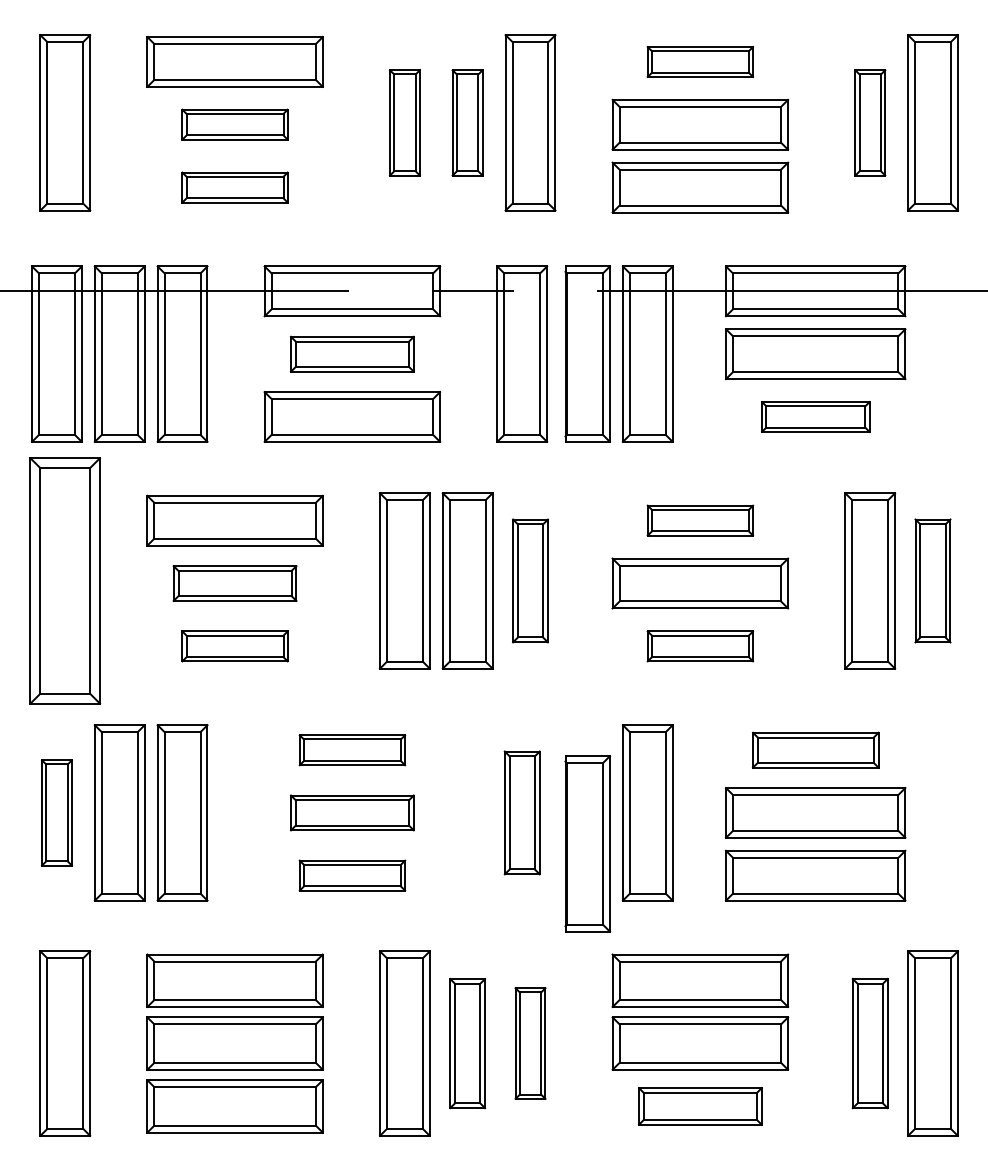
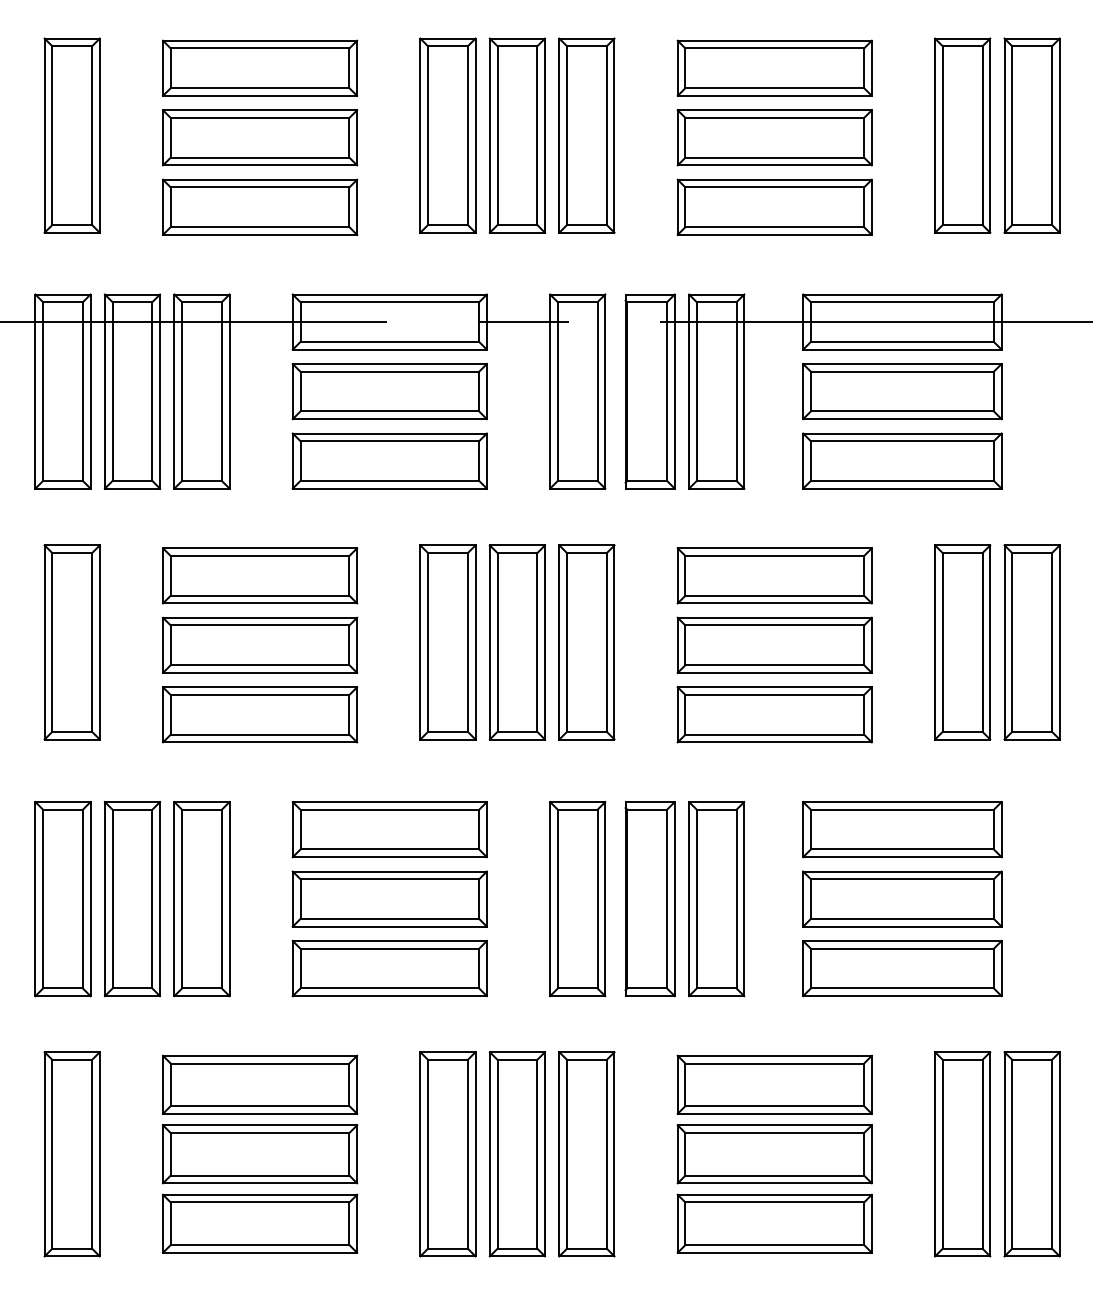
part: (700, 61) -> (774, 67), size x1.67
part: (404, 122) -> (447, 135), size x1.67
part: (467, 122) -> (517, 135), size x1.67
part: (870, 122) -> (963, 135), size x1.67
part: (234, 124) -> (259, 137), size x1.67
part: (234, 187) -> (259, 207), size x1.67
part: (352, 354) -> (389, 391), size x1.43
part: (815, 416) -> (902, 460), size x1.67
part: (700, 520) -> (774, 575), size x1.67
part: (65, 580) -> (72, 641), size x0.71
part: (530, 580) -> (586, 641), size x1.43
part: (932, 580) -> (1031, 641), size x1.43
part: (234, 583) -> (259, 645), size x1.43
part: (234, 646) -> (259, 714), size x1.67
part: (700, 646) -> (774, 714), size x1.67
part: (352, 750) -> (389, 830), size x1.67
part: (815, 750) -> (902, 830), size x1.43
part: (56, 812) -> (62, 898), size x1.67
part: (352, 812) -> (389, 898), size x1.43
part: (522, 812) -> (578, 898), size x1.43
part: (587, 843) -> (649, 898), moved
part: (352, 875) -> (389, 968), size x1.67
part: (467, 1043) -> (517, 1154), size x1.43
part: (530, 1043) -> (586, 1154), size x1.67
part: (870, 1043) -> (963, 1154), size x1.43
part: (700, 1106) -> (774, 1223), size x1.43

